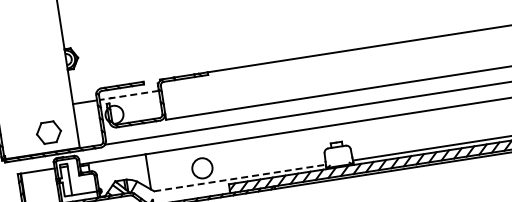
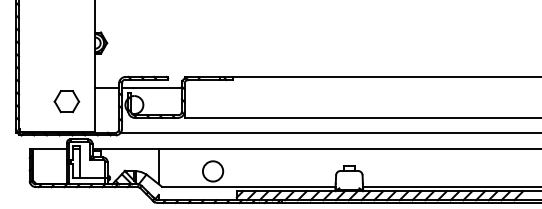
line: (128, 95) -> (151, 88), dashed -> solid
part: (48, 132) -> (66, 101), moved
line: (239, 177) -> (248, 186), dashed -> solid

